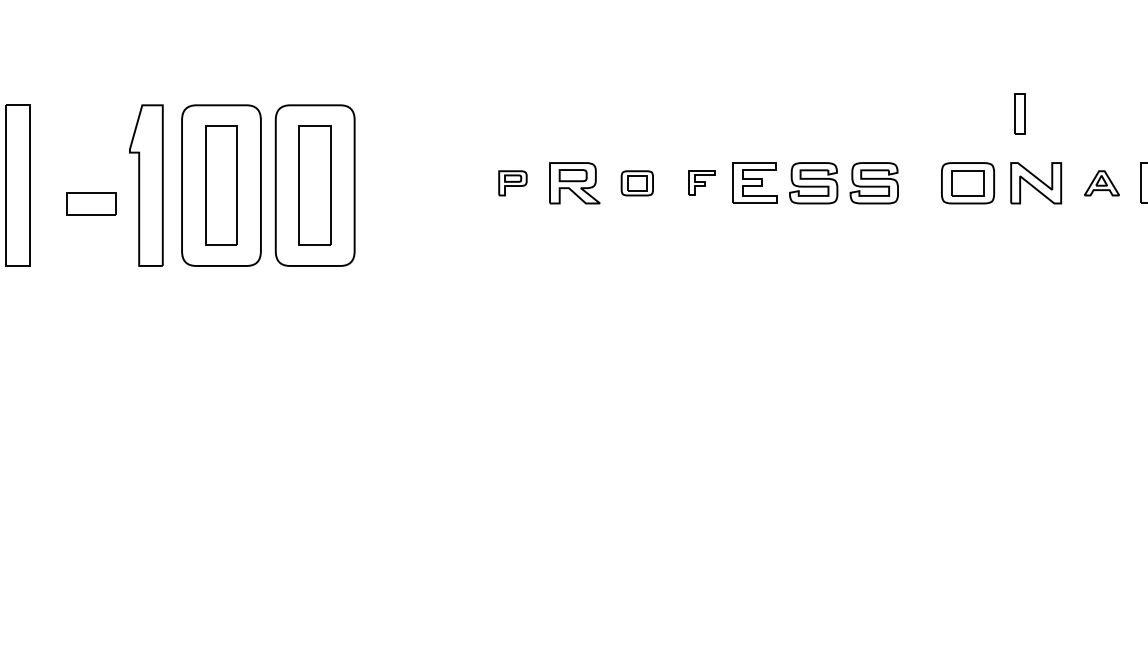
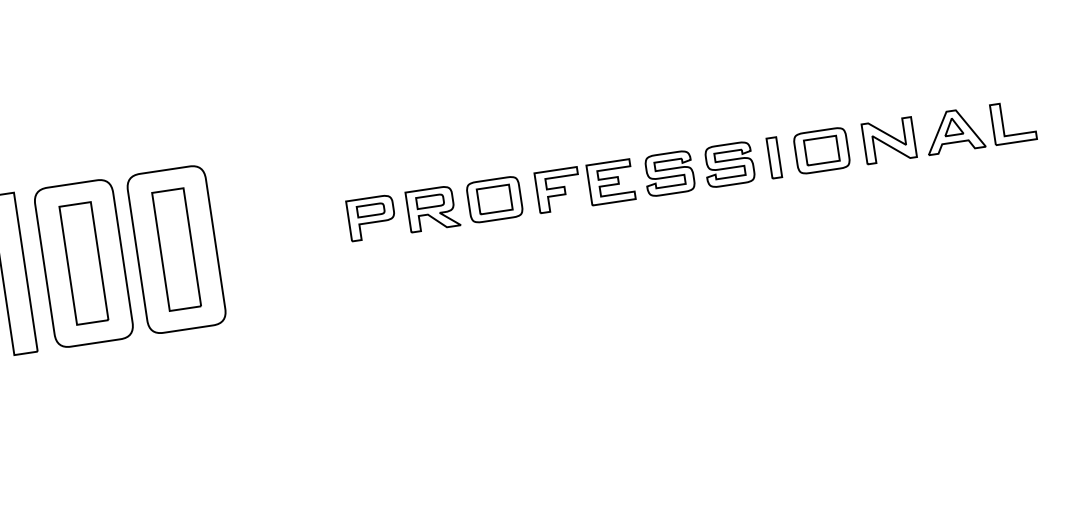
part: (1019, 113) -> (773, 157), moved
part: (701, 182) -> (558, 189), size x1.67
part: (512, 183) -> (371, 218), size x1.67
part: (637, 183) -> (495, 199), size x1.67
part: (1101, 183) -> (953, 131), size x1.67

